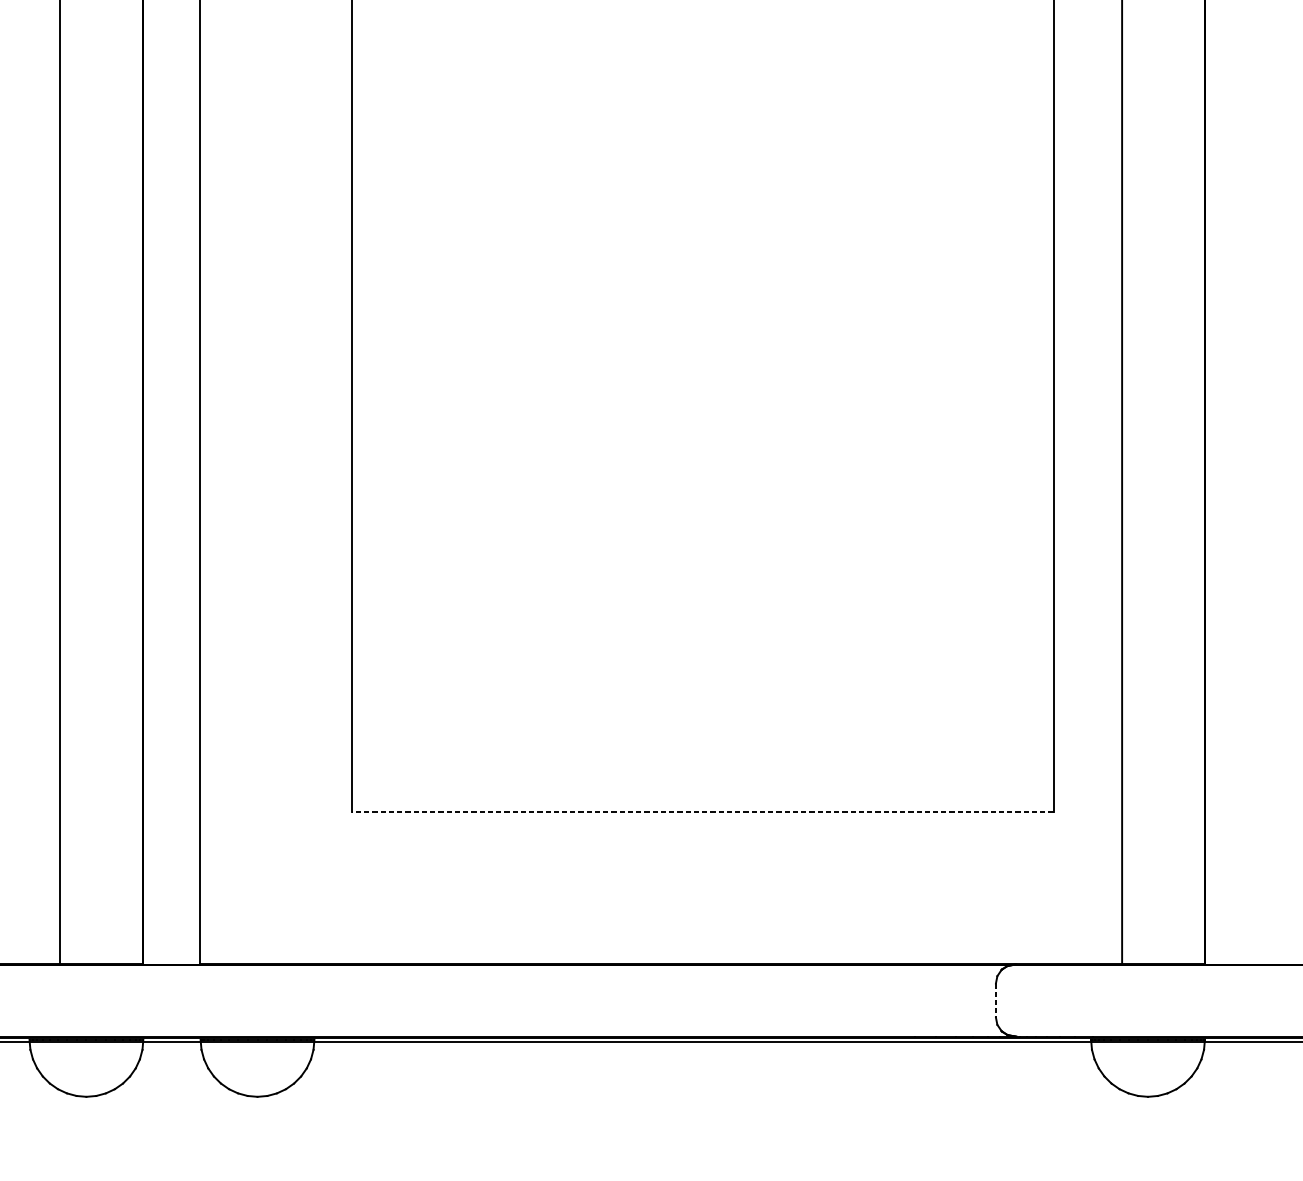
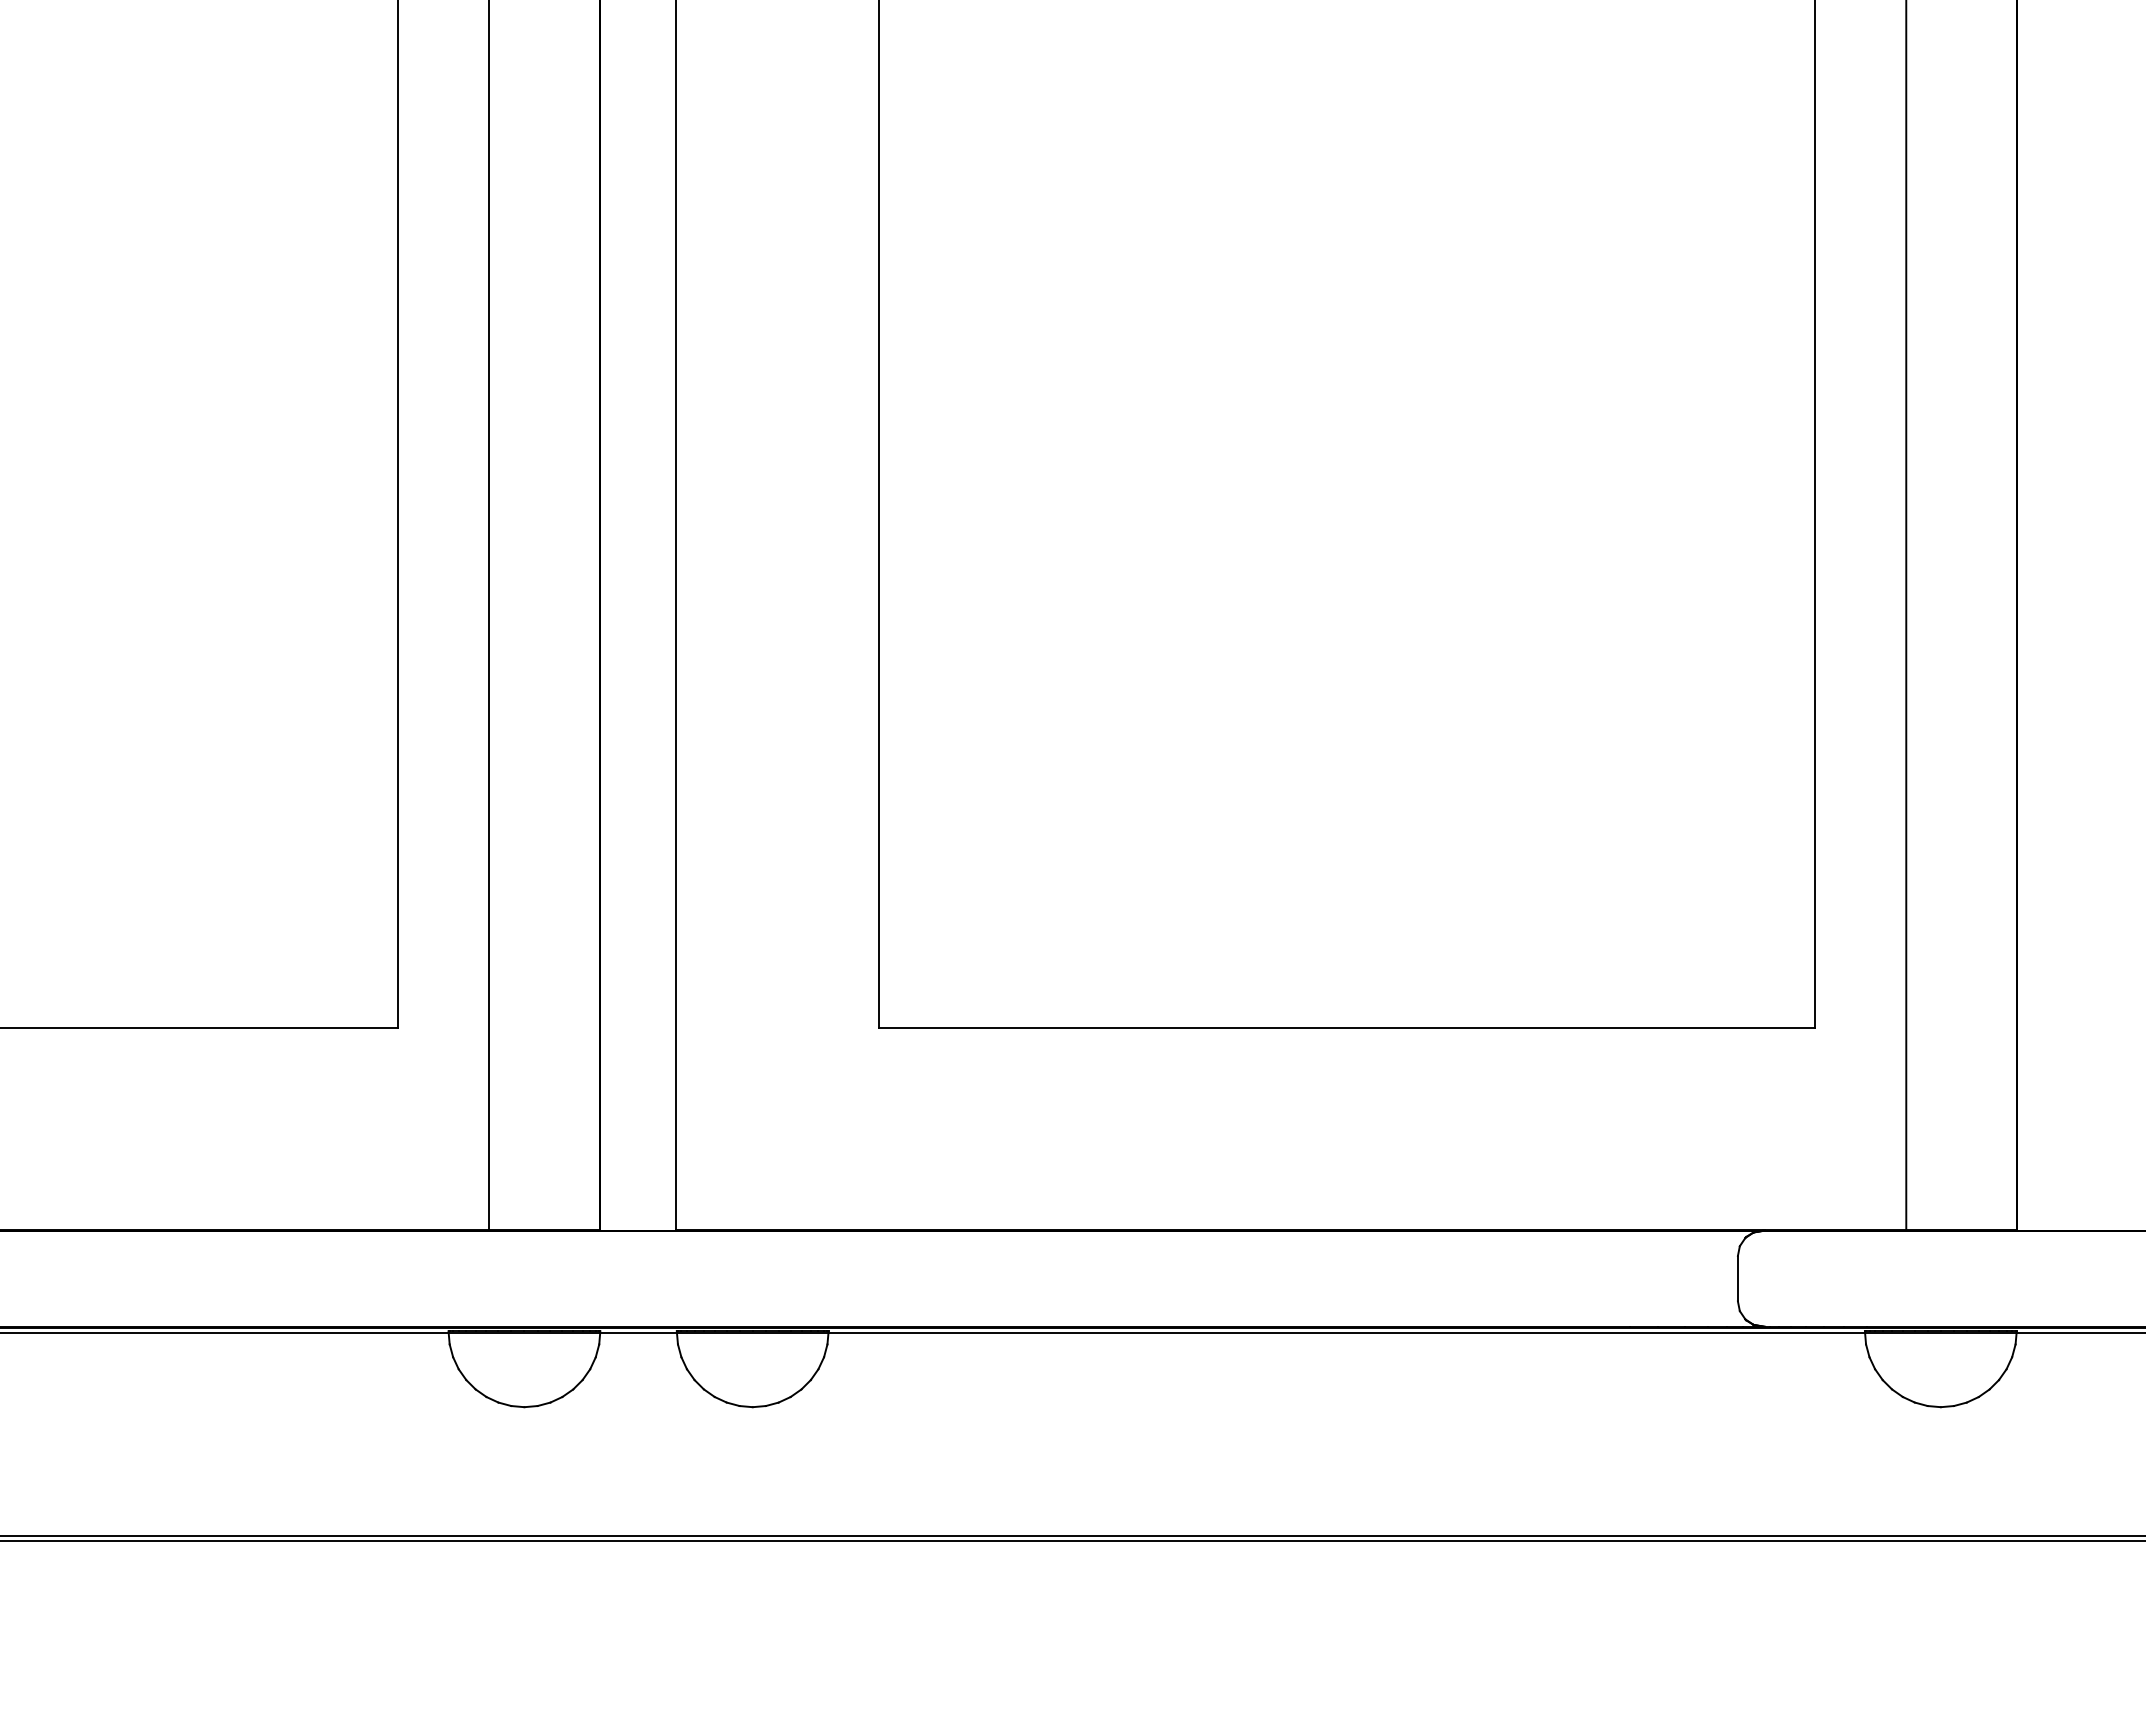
line: (702, 812) -> (1346, 1027), dashed -> solid
line: (995, 1000) -> (1737, 1278), dashed -> solid

